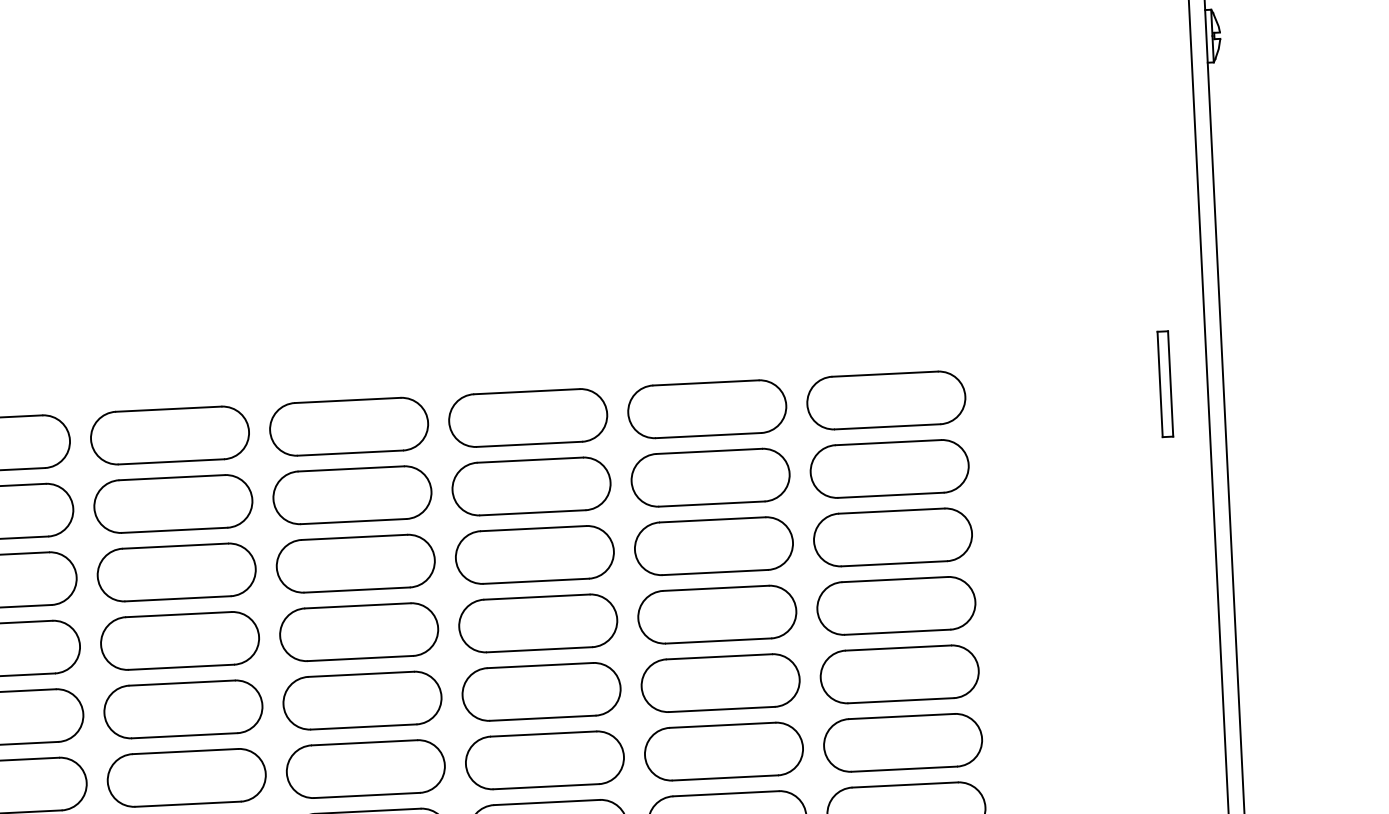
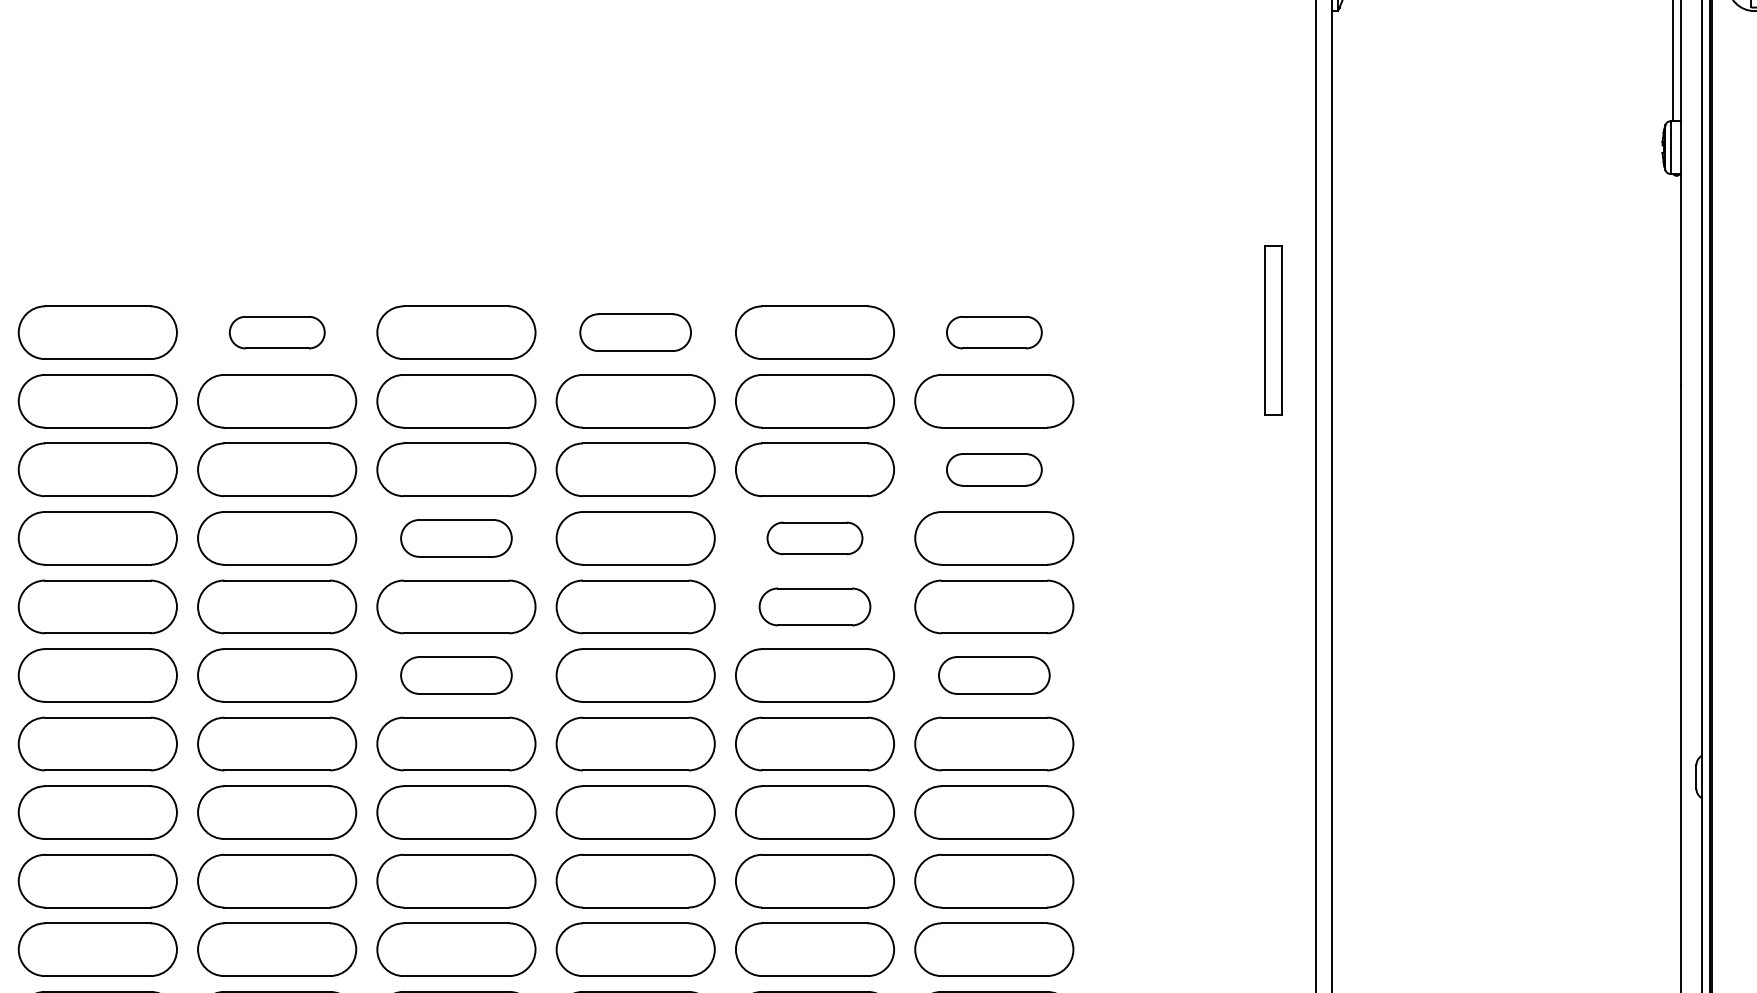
part: (1165, 383) -> (1273, 329), size x1.6
part: (886, 400) -> (994, 332), size x0.6
part: (527, 417) -> (635, 332), size x0.7
part: (170, 435) -> (277, 332), size x0.6
part: (893, 537) -> (994, 469), size x0.6
part: (716, 614) -> (814, 538), size x0.6
part: (359, 632) -> (456, 538), size x0.7
part: (720, 682) -> (814, 606), size x0.7
part: (903, 742) -> (994, 675), size x0.7
part: (365, 769) -> (456, 675), size x0.7

